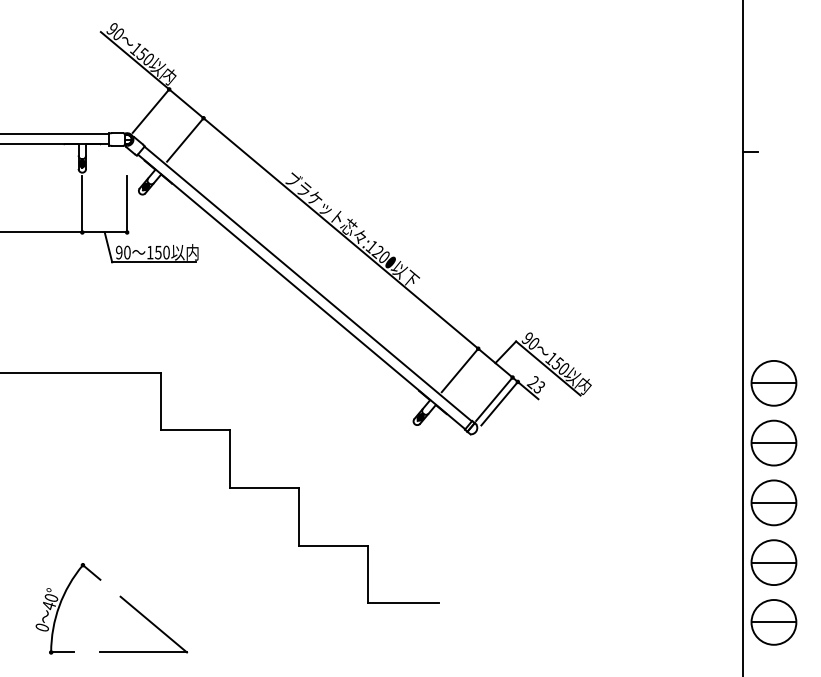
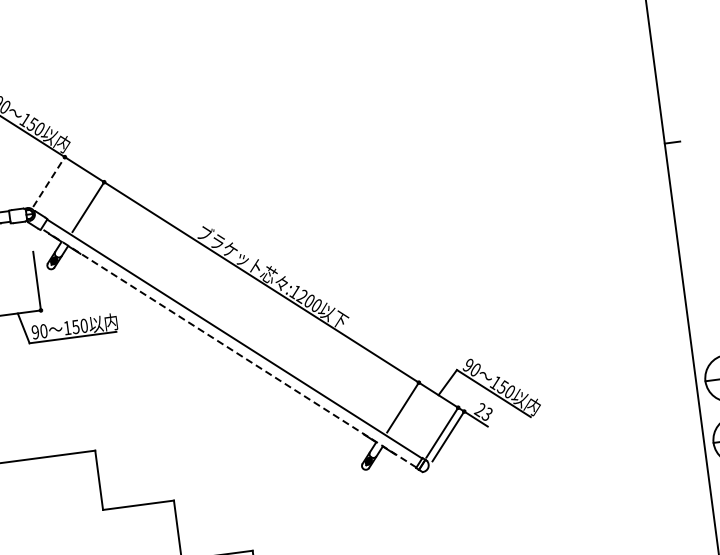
line: (151, 111) -> (49, 182), solid -> dashed
line: (301, 291) -> (228, 347), solid -> dashed

